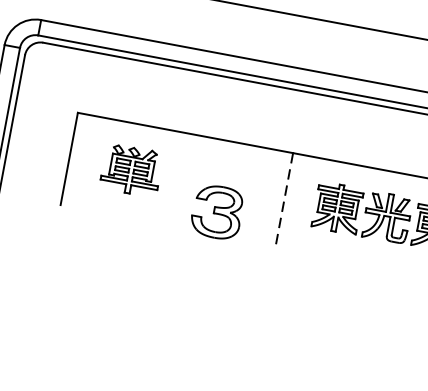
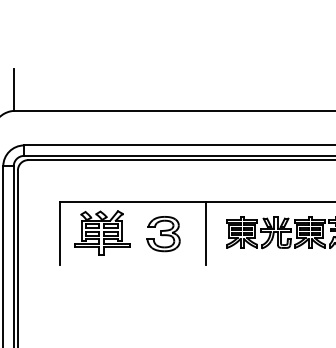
part: (132, 169) -> (102, 232), size x1.43
line: (284, 199) -> (206, 233), dashed -> solid
part: (217, 212) -> (163, 234), moved

